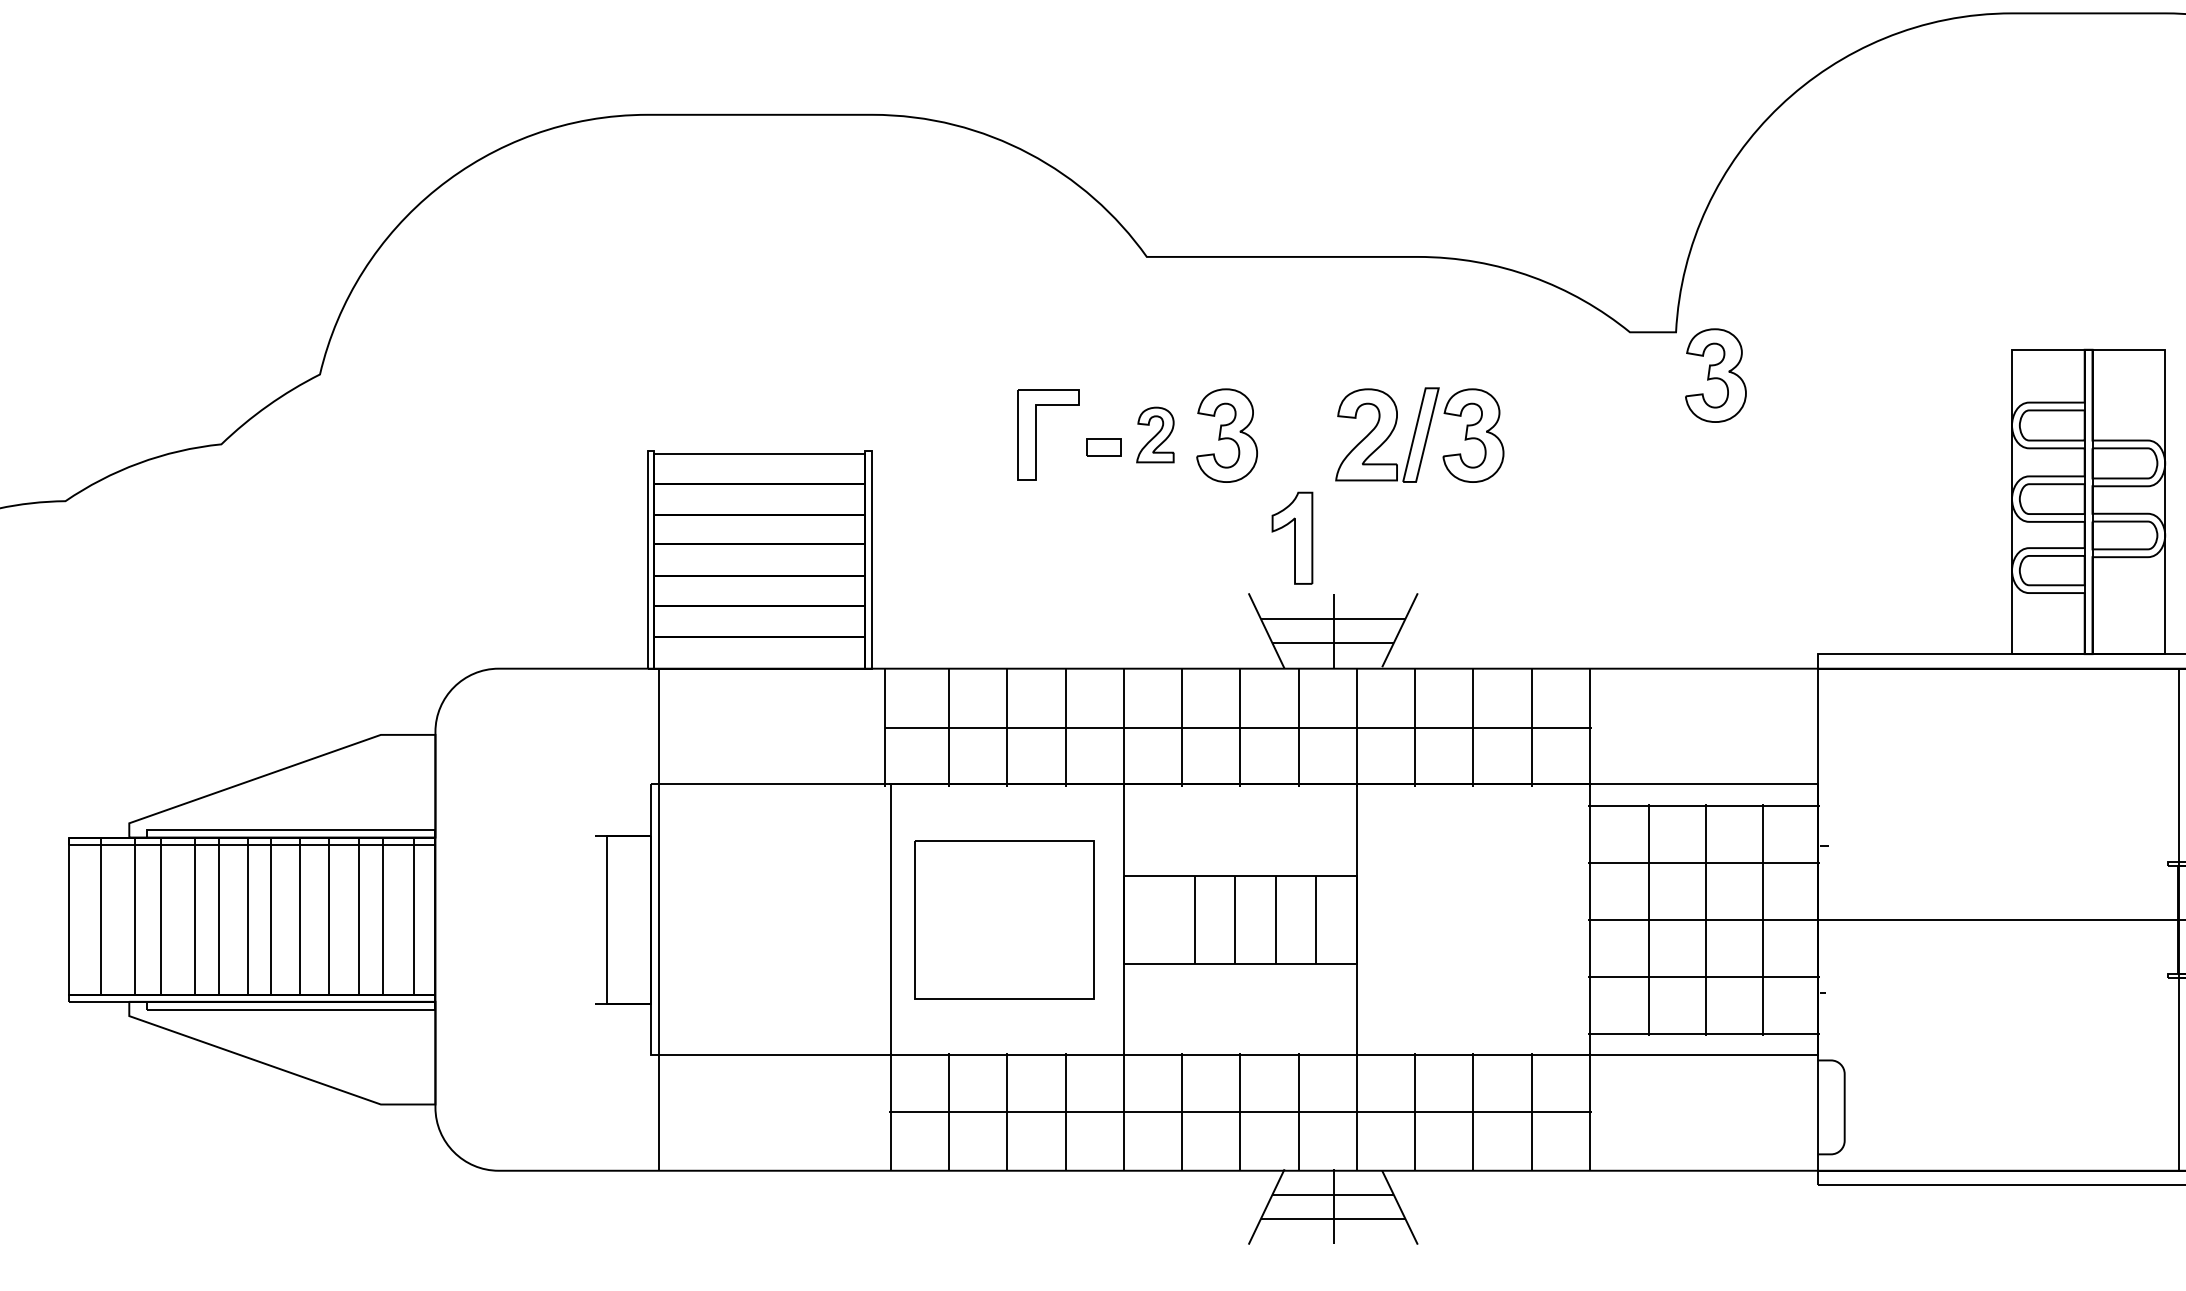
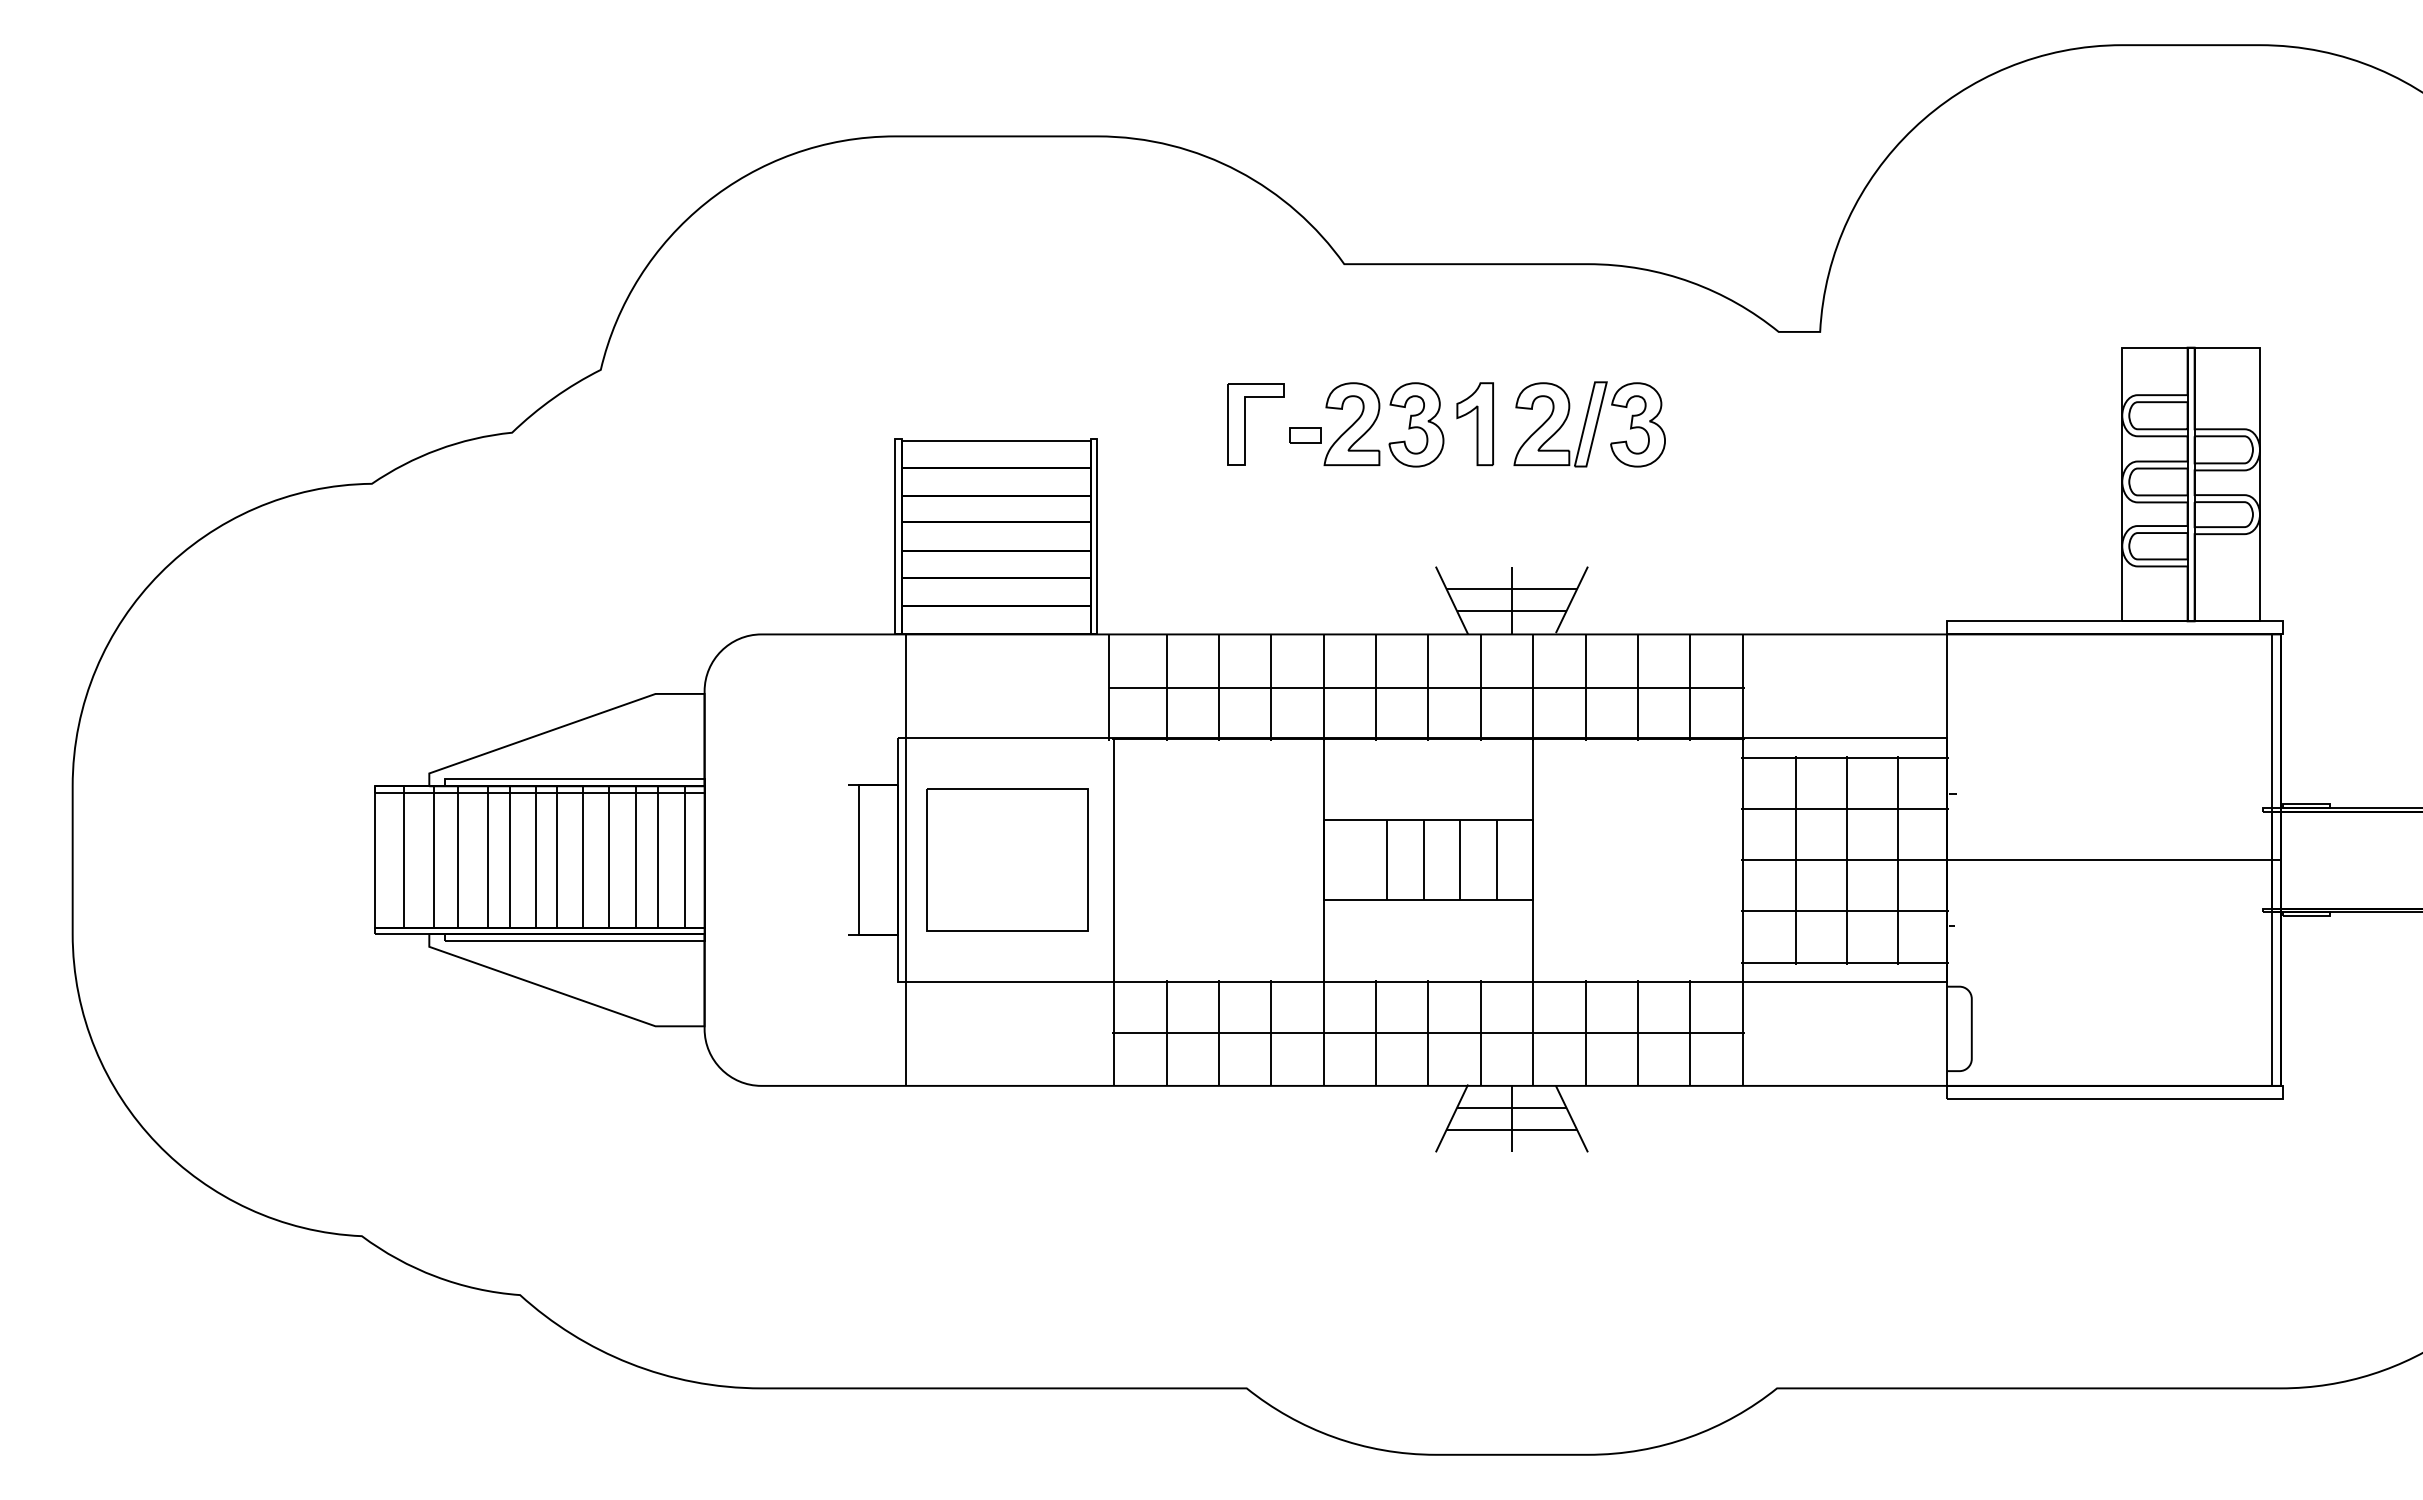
part: (1715, 375) -> (1855, 370), removed
part: (1154, 435) -> (1351, 424), size x1.67
part: (1291, 538) -> (1474, 424), moved
part: (1004, 918) -> (1007, 859), moved

